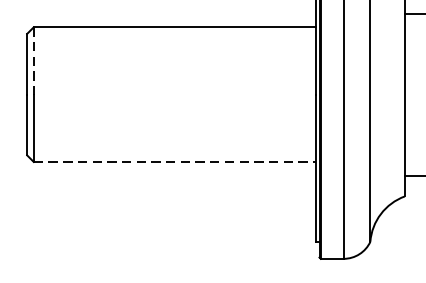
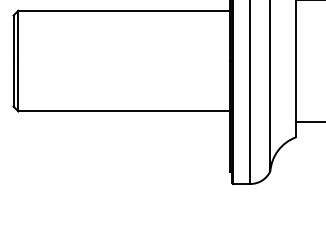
line: (33, 61) -> (18, 36), dashed -> solid
line: (175, 161) -> (124, 111), dashed -> solid

